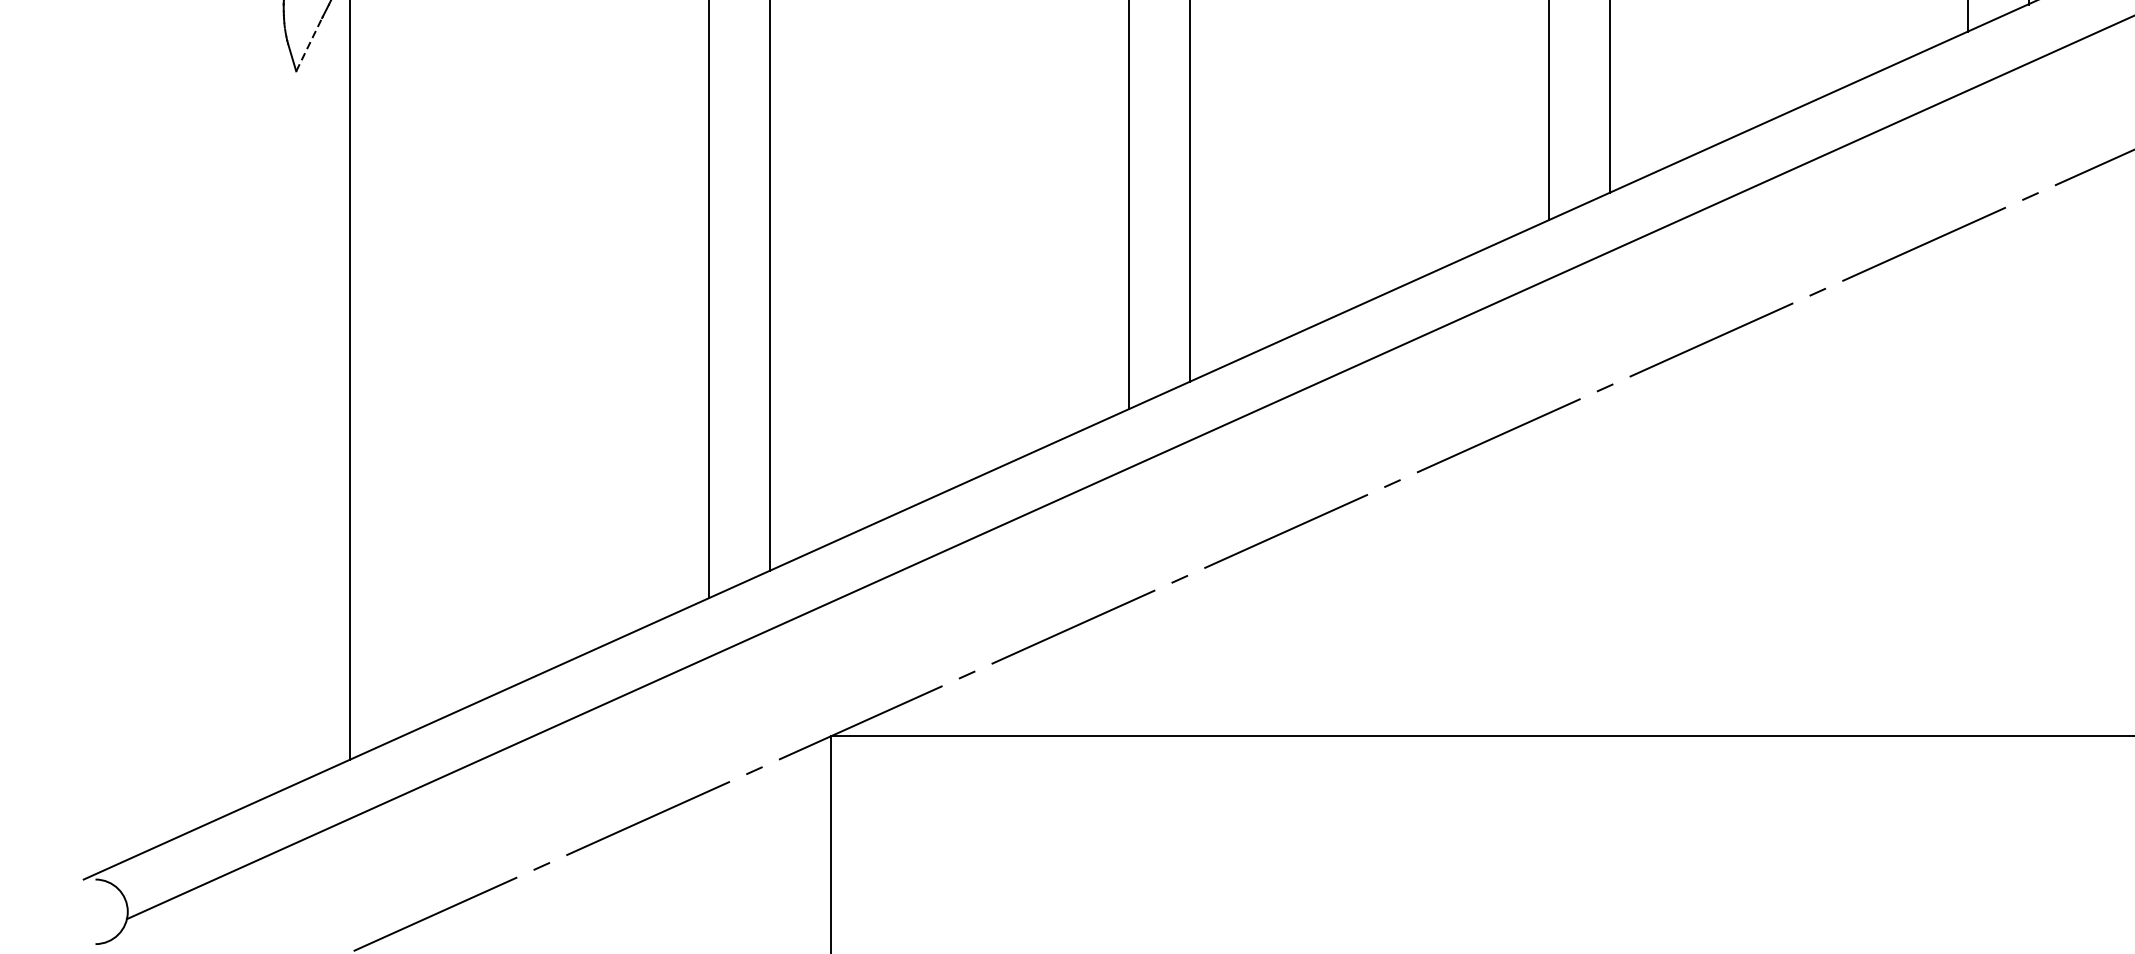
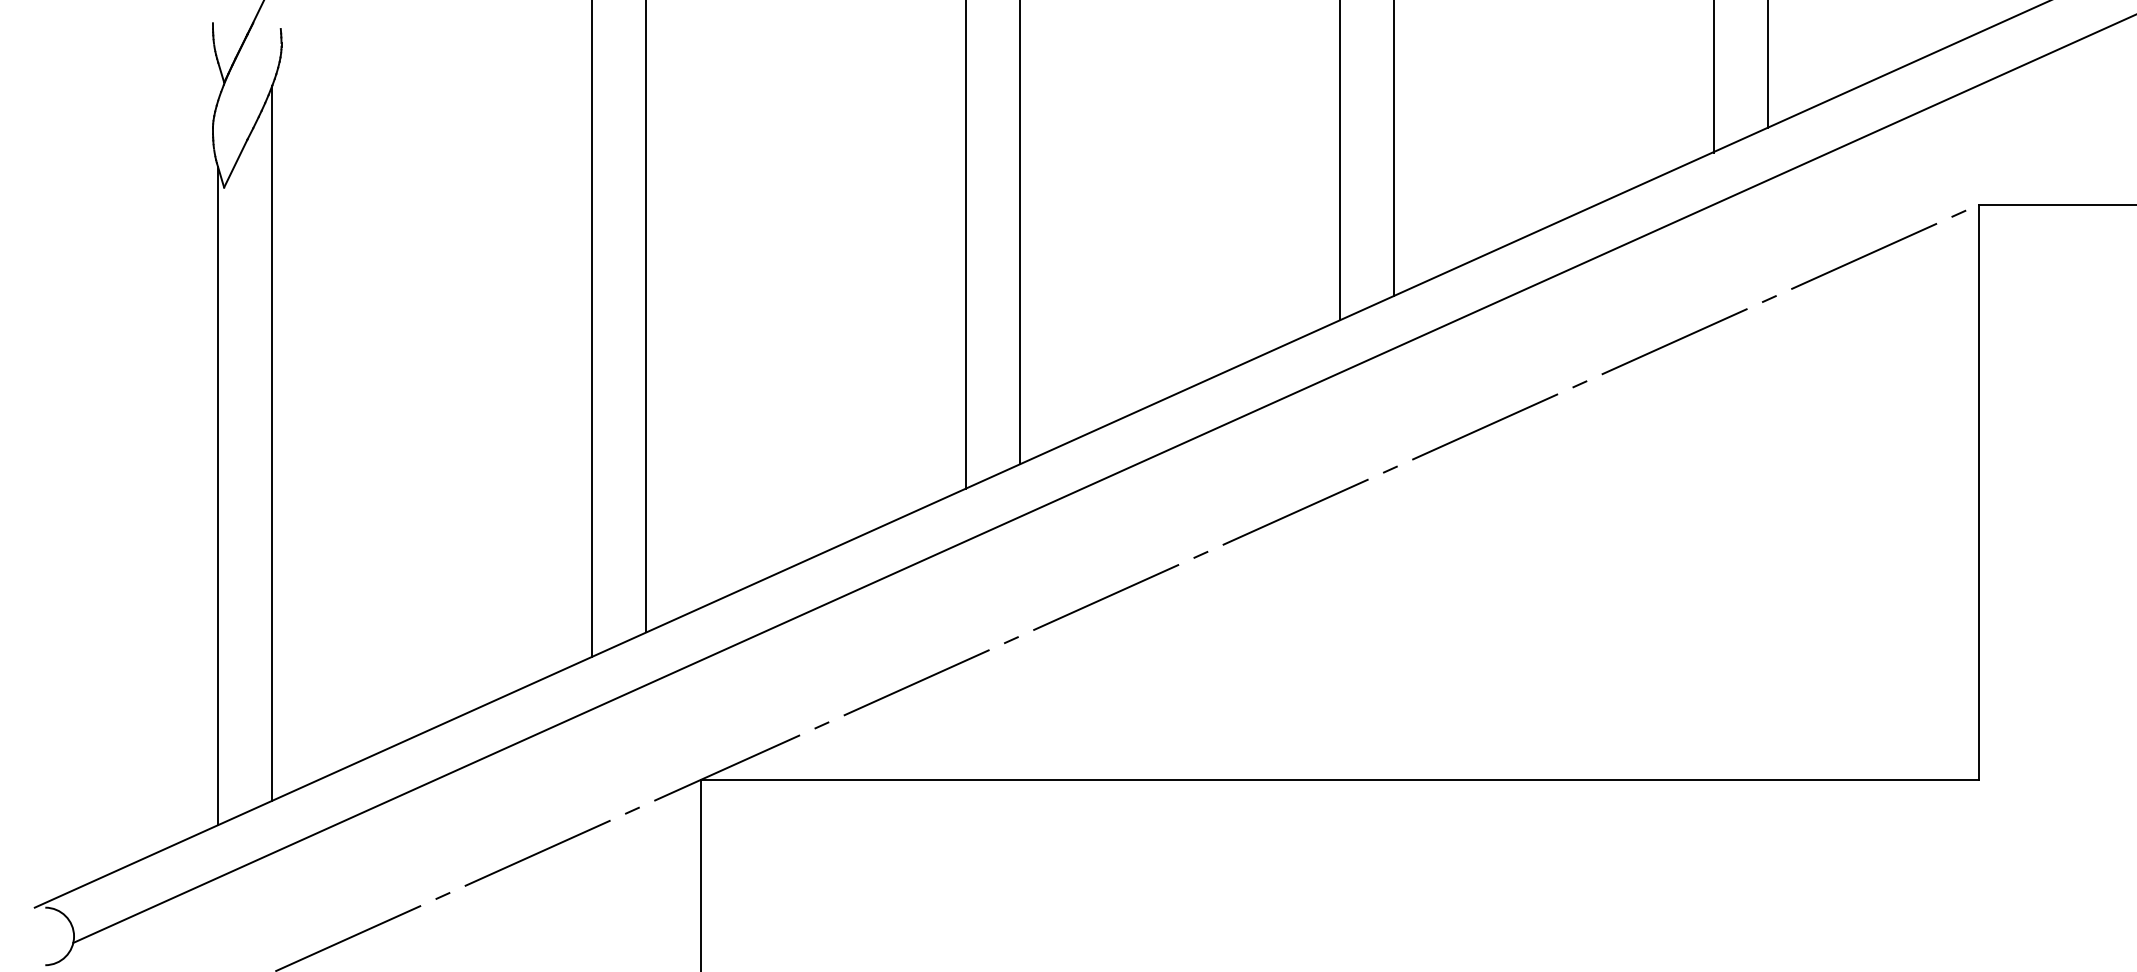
line: (308, 44) -> (235, 163), dashed -> solid
line: (288, 416) -> (217, 495), added

